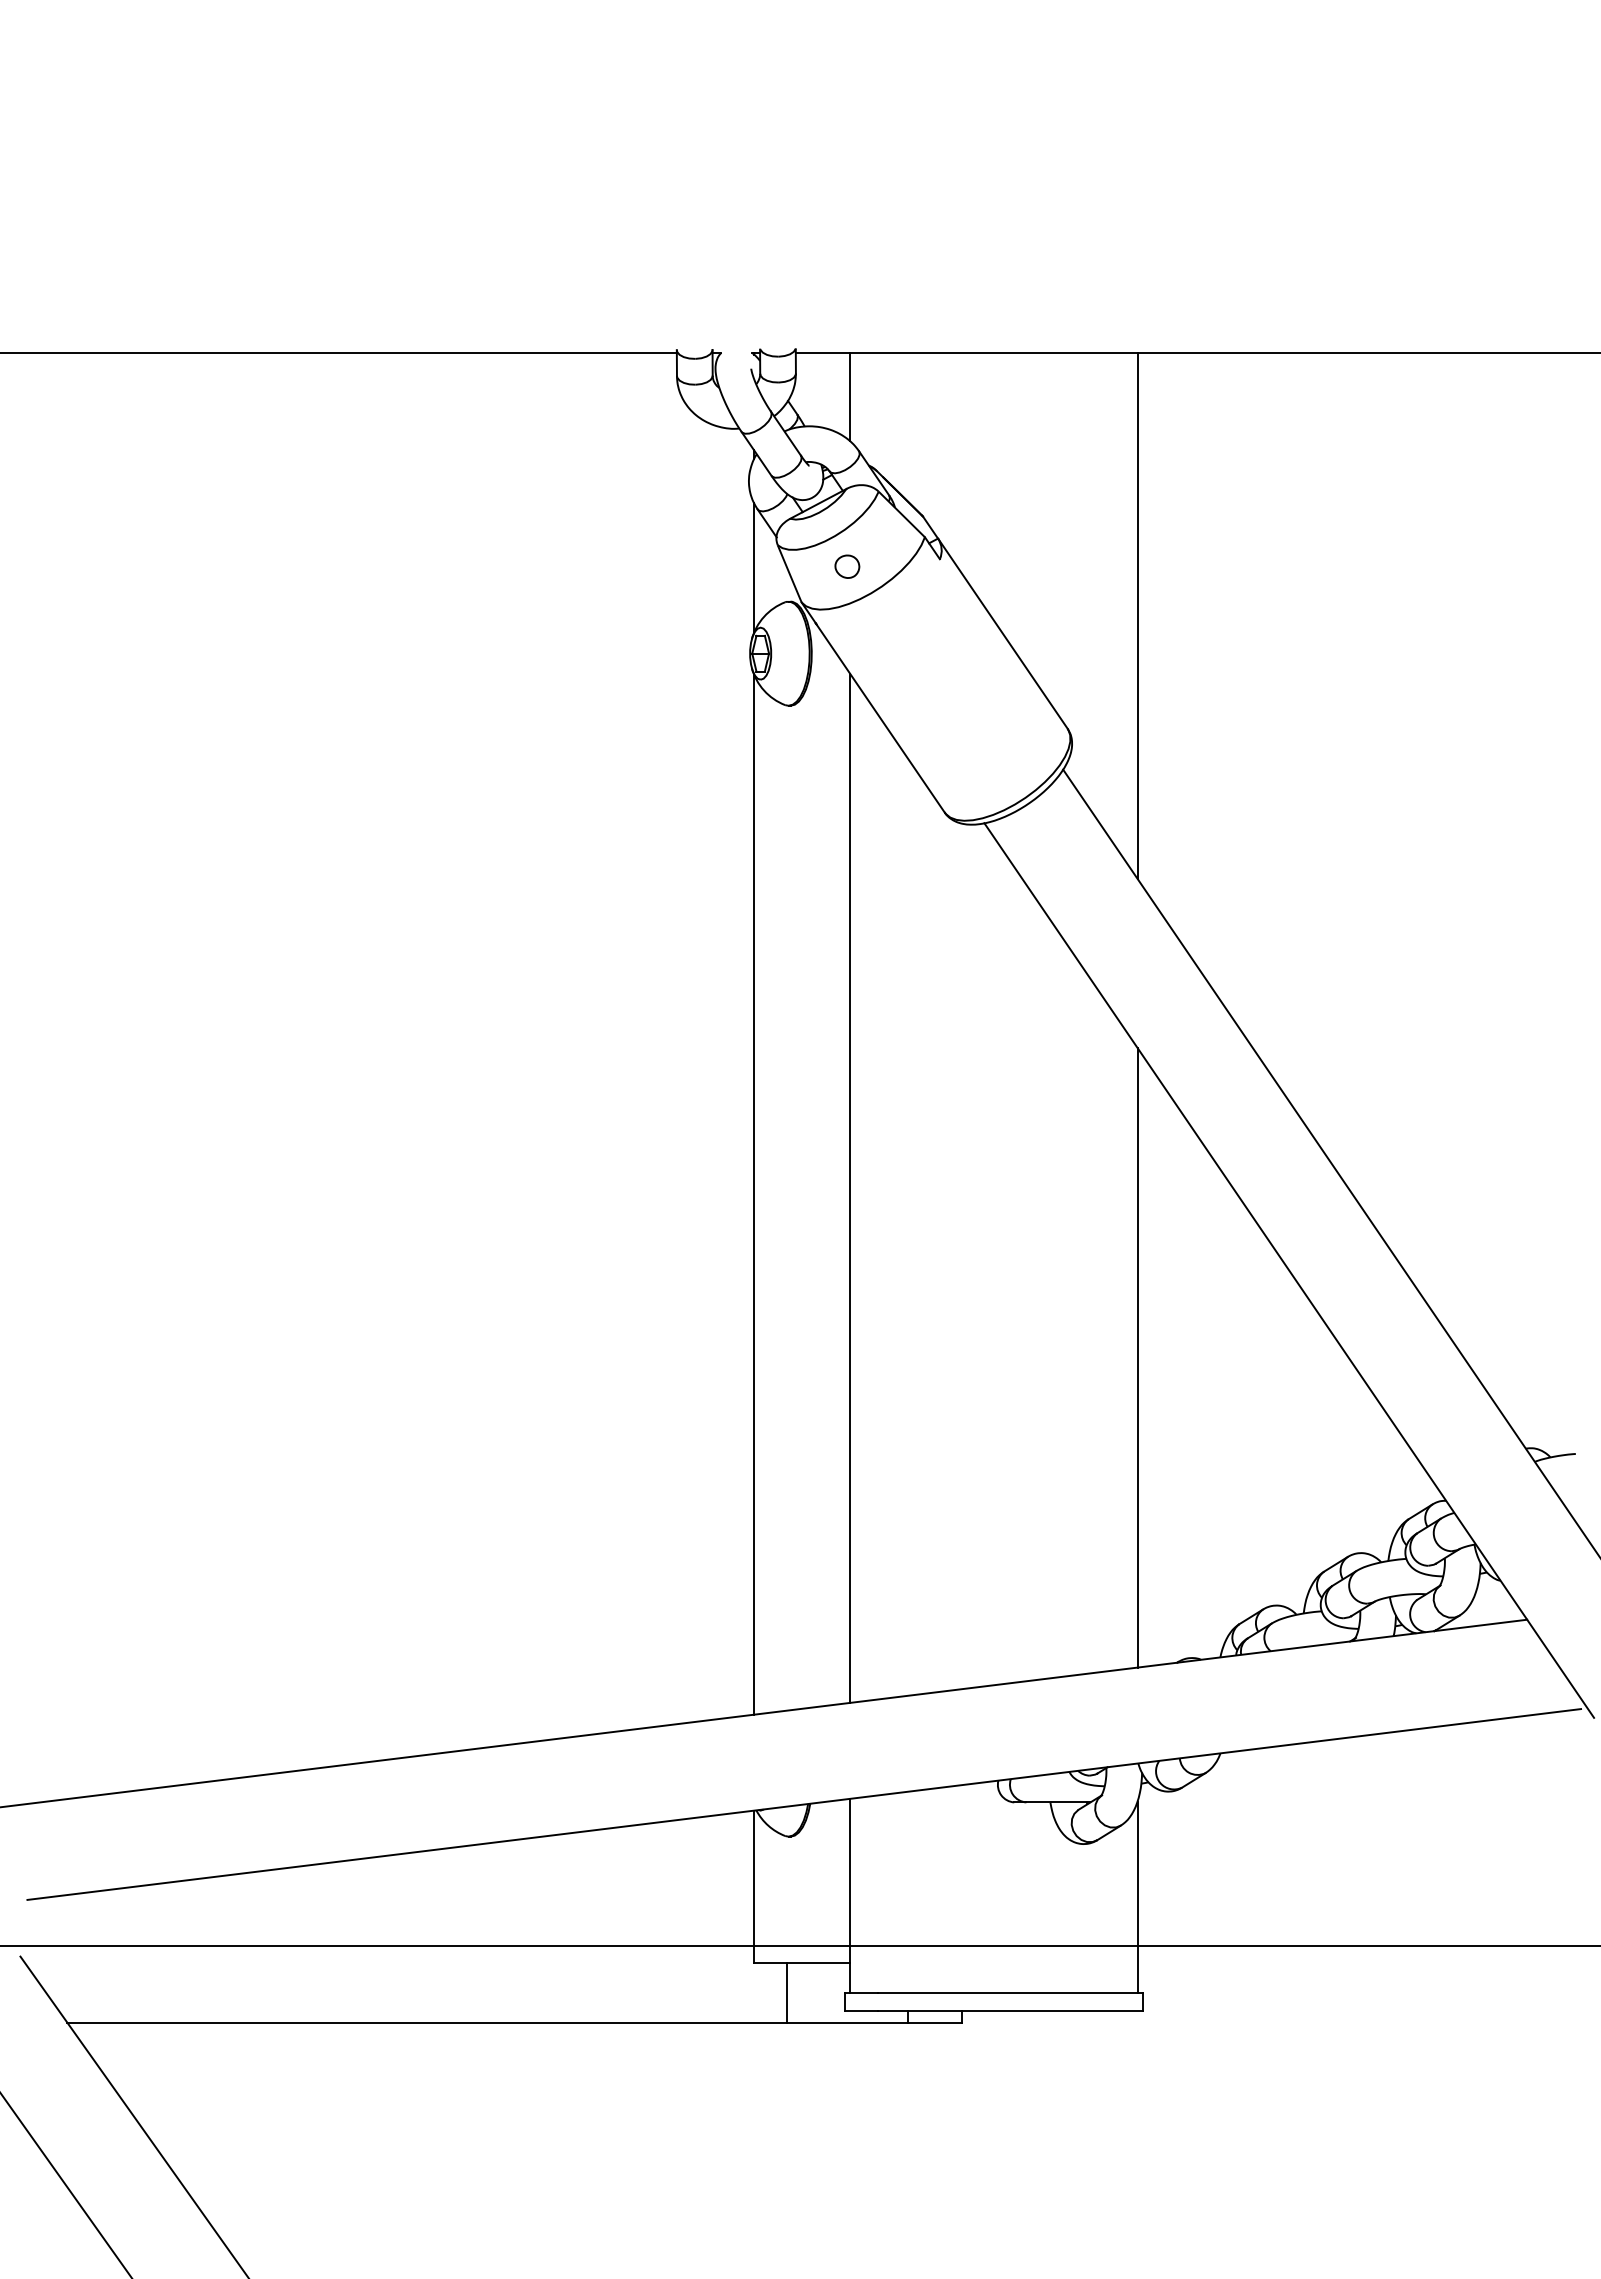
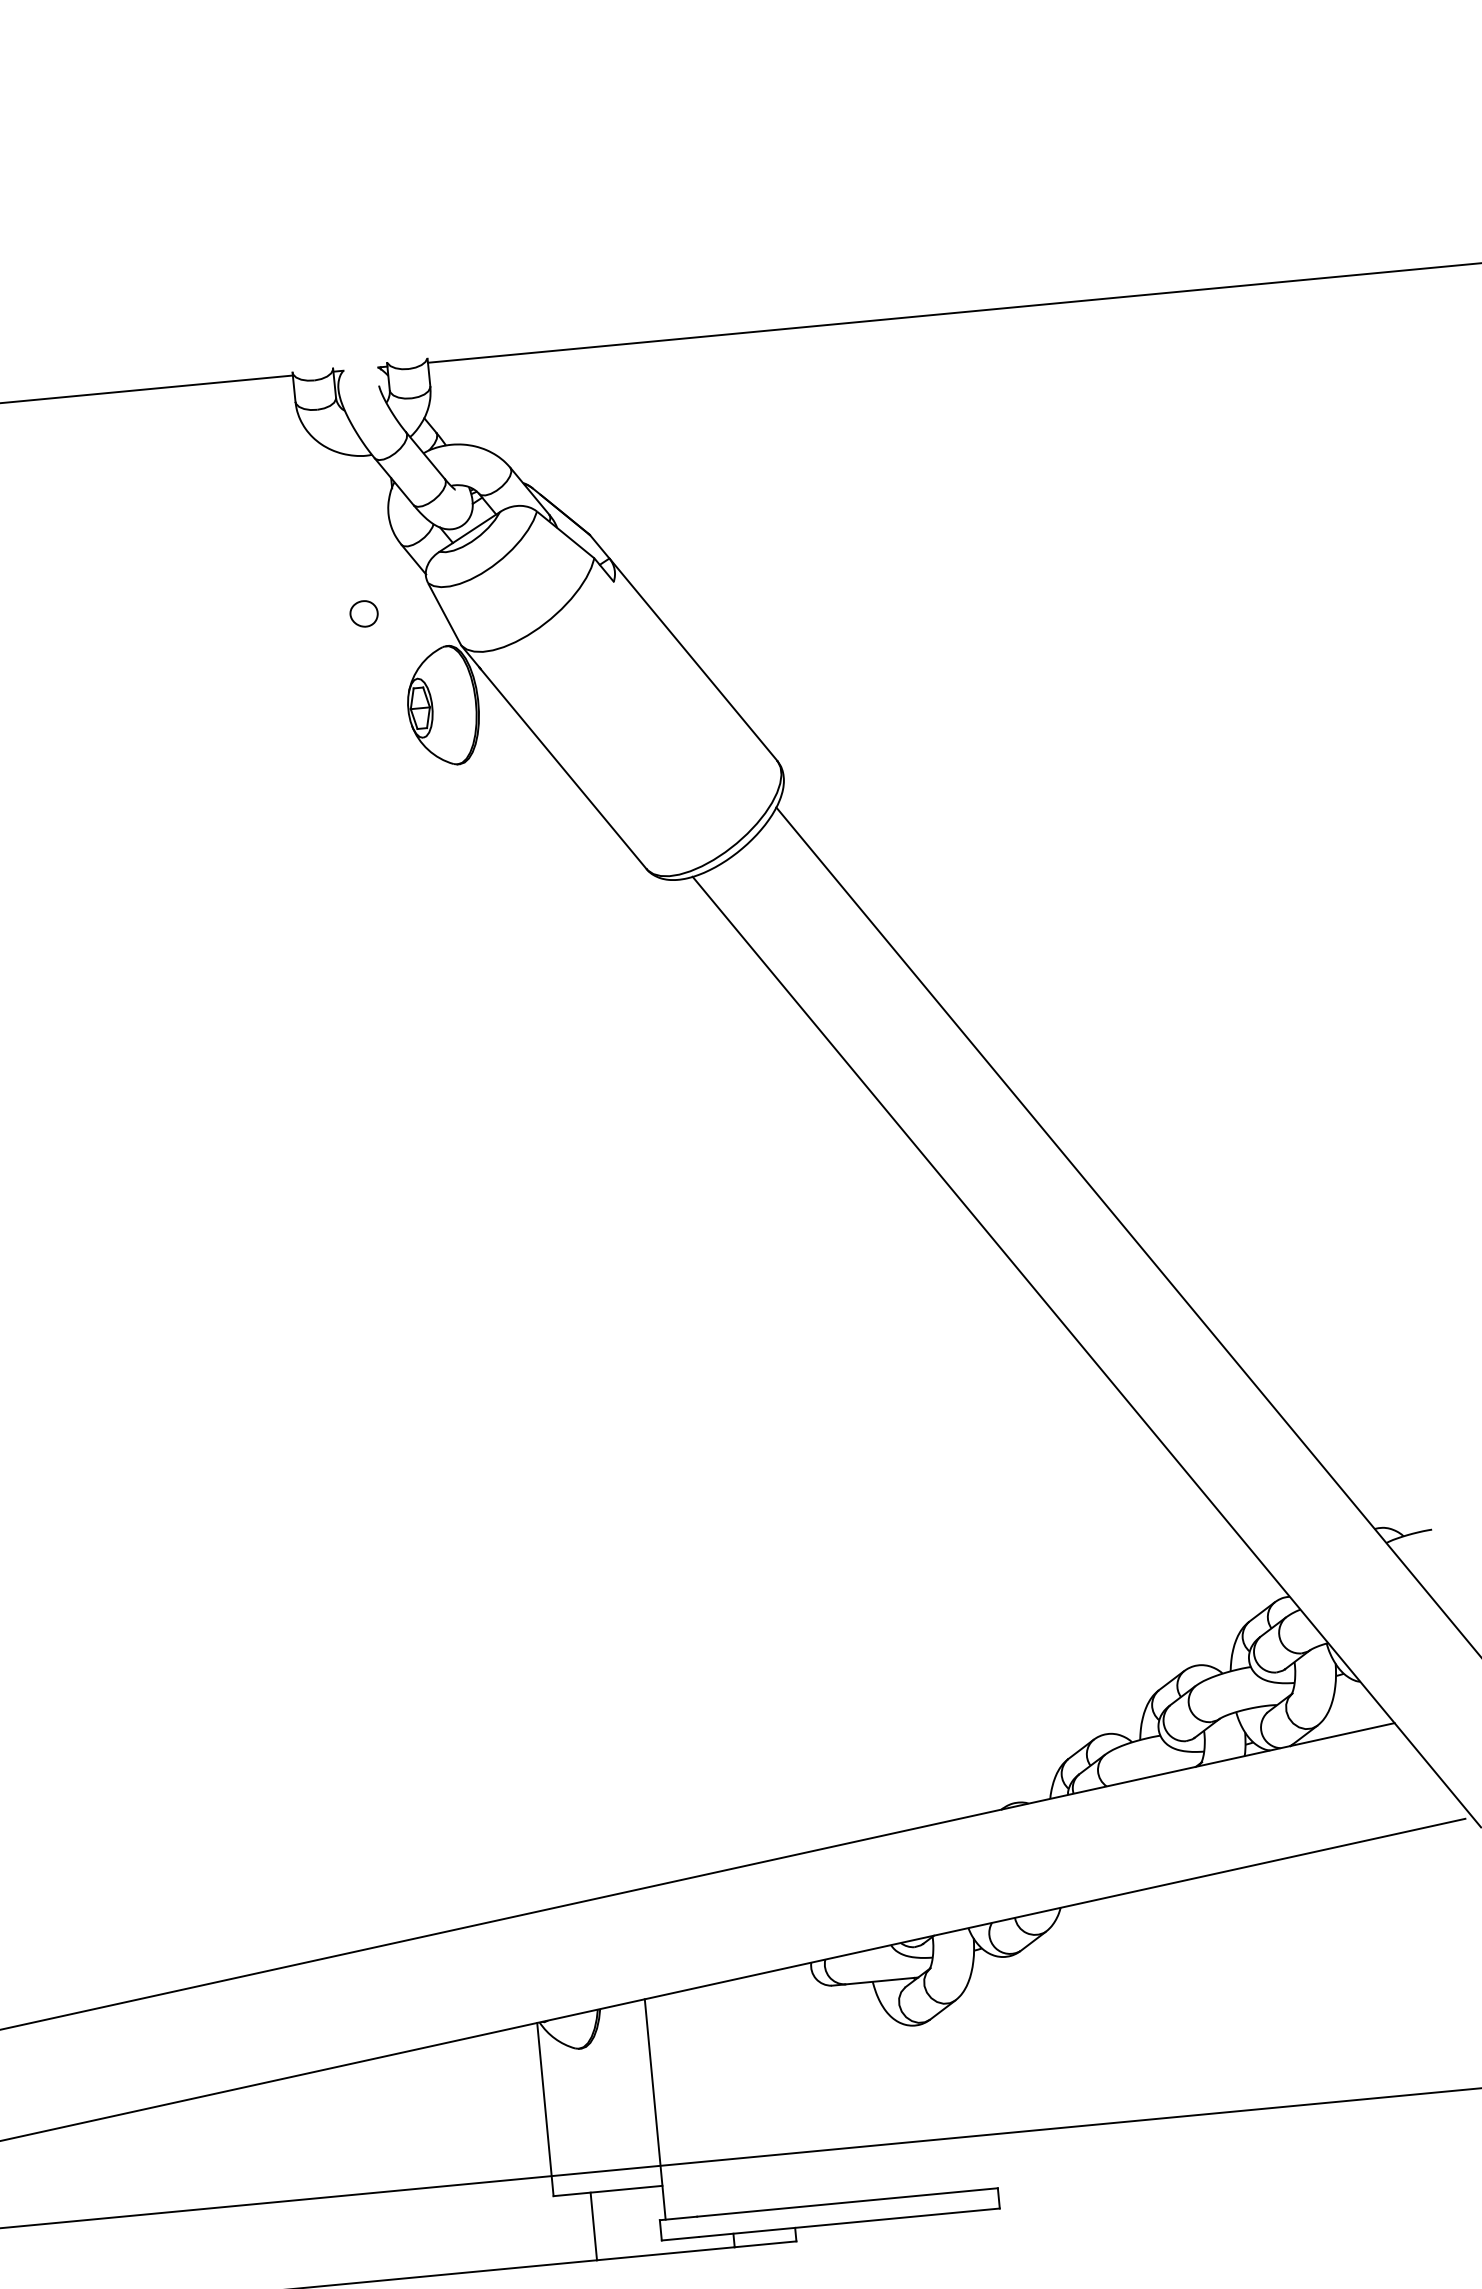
line: (850, 396) -> (494, 406), removed
part: (847, 566) -> (364, 613), moved
line: (754, 567) -> (404, 611), removed
line: (1137, 615) -> (844, 624), removed
line: (850, 1187) -> (579, 1304), removed
line: (754, 1194) -> (471, 1323), removed
line: (1137, 1357) -> (923, 1467), removed
line: (1137, 1896) -> (981, 2079), removed

